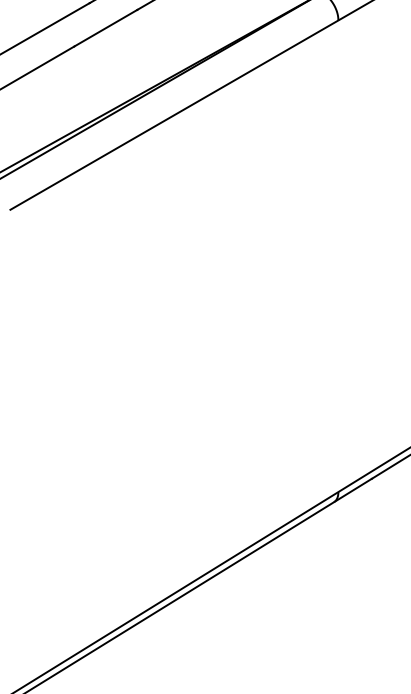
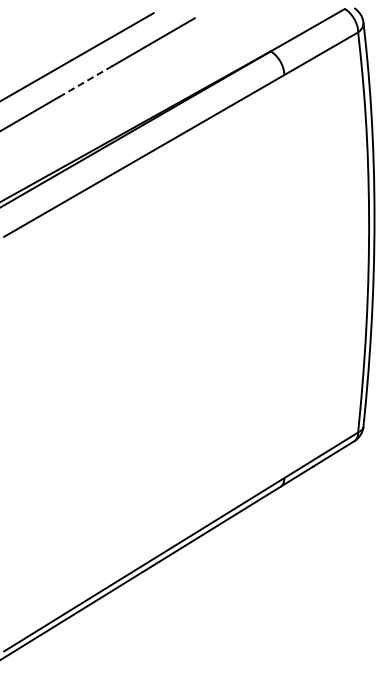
line: (105, 27) -> (85, 81), solid -> dashed

